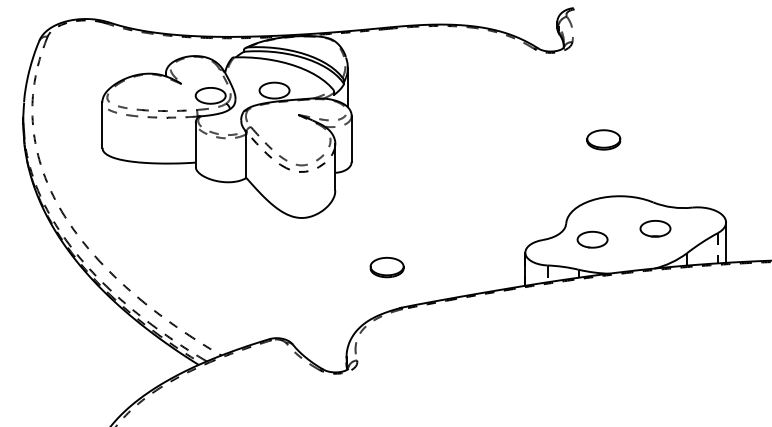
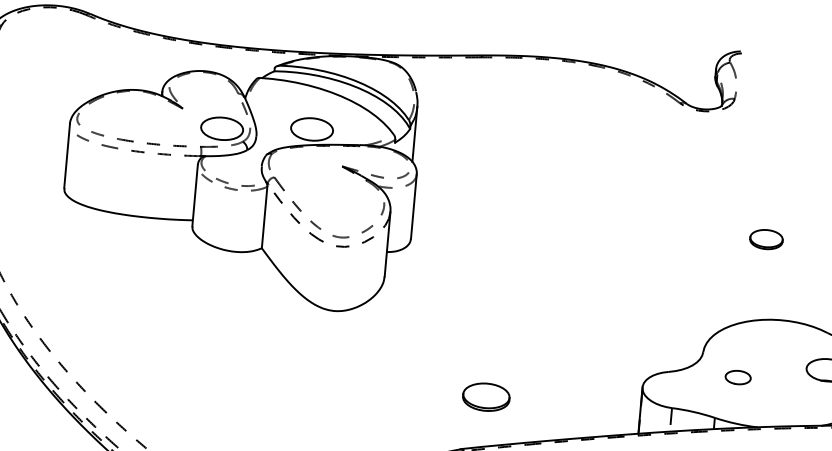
part: (603, 139) -> (766, 238), size x0.7
part: (592, 239) -> (738, 377), size x0.6
part: (386, 267) -> (485, 397), moved

